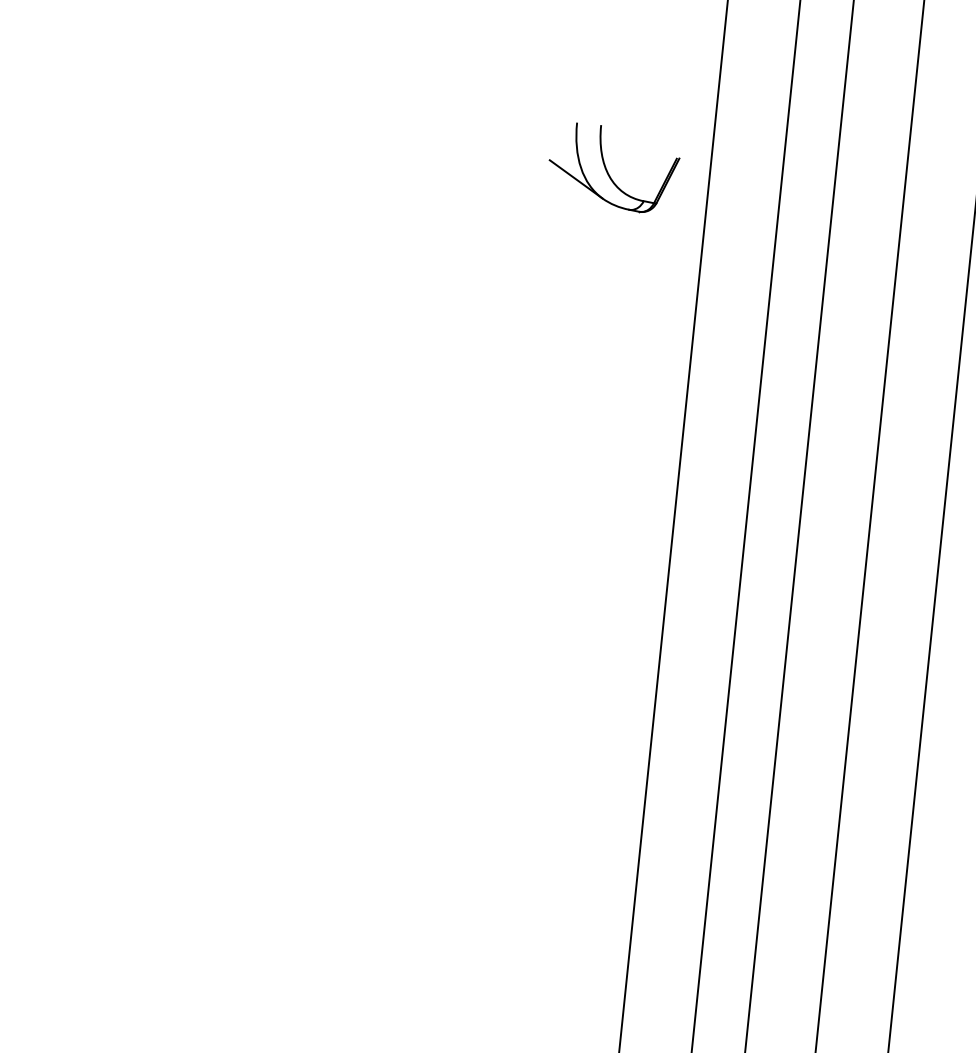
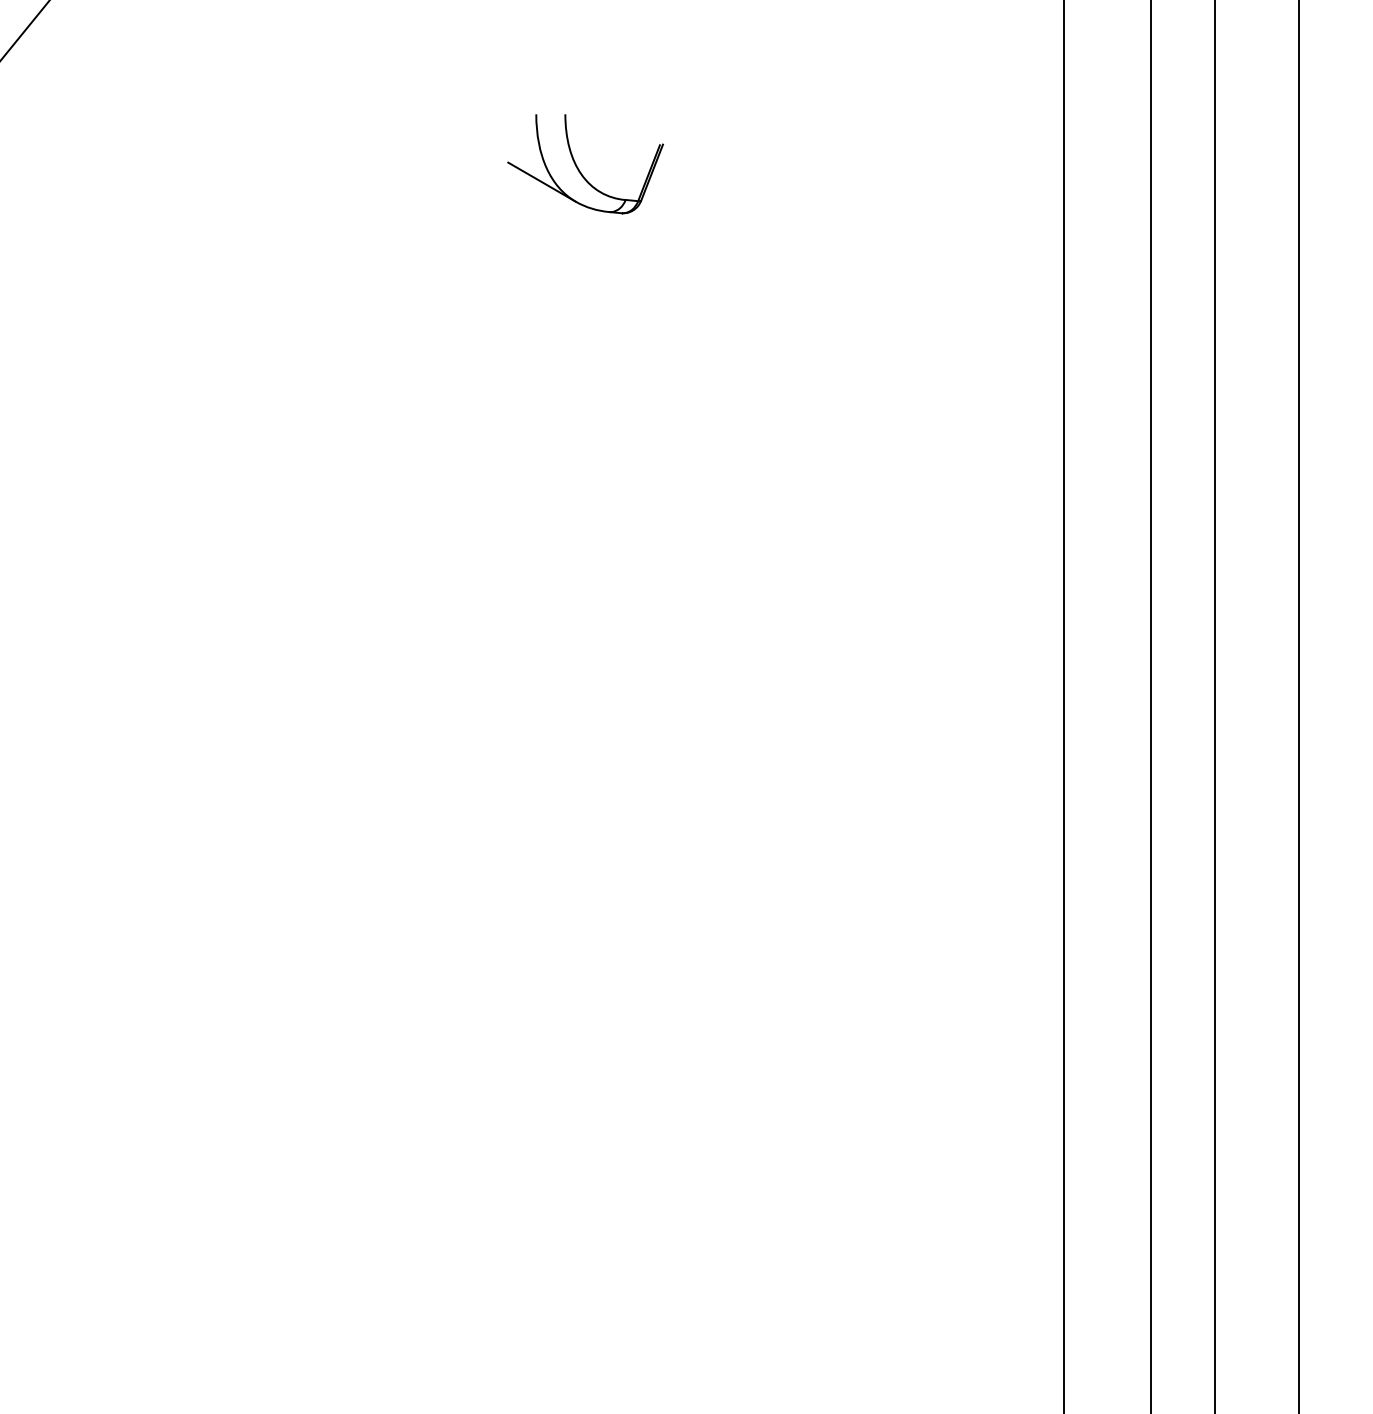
part: (607, 170) -> (578, 167), moved

